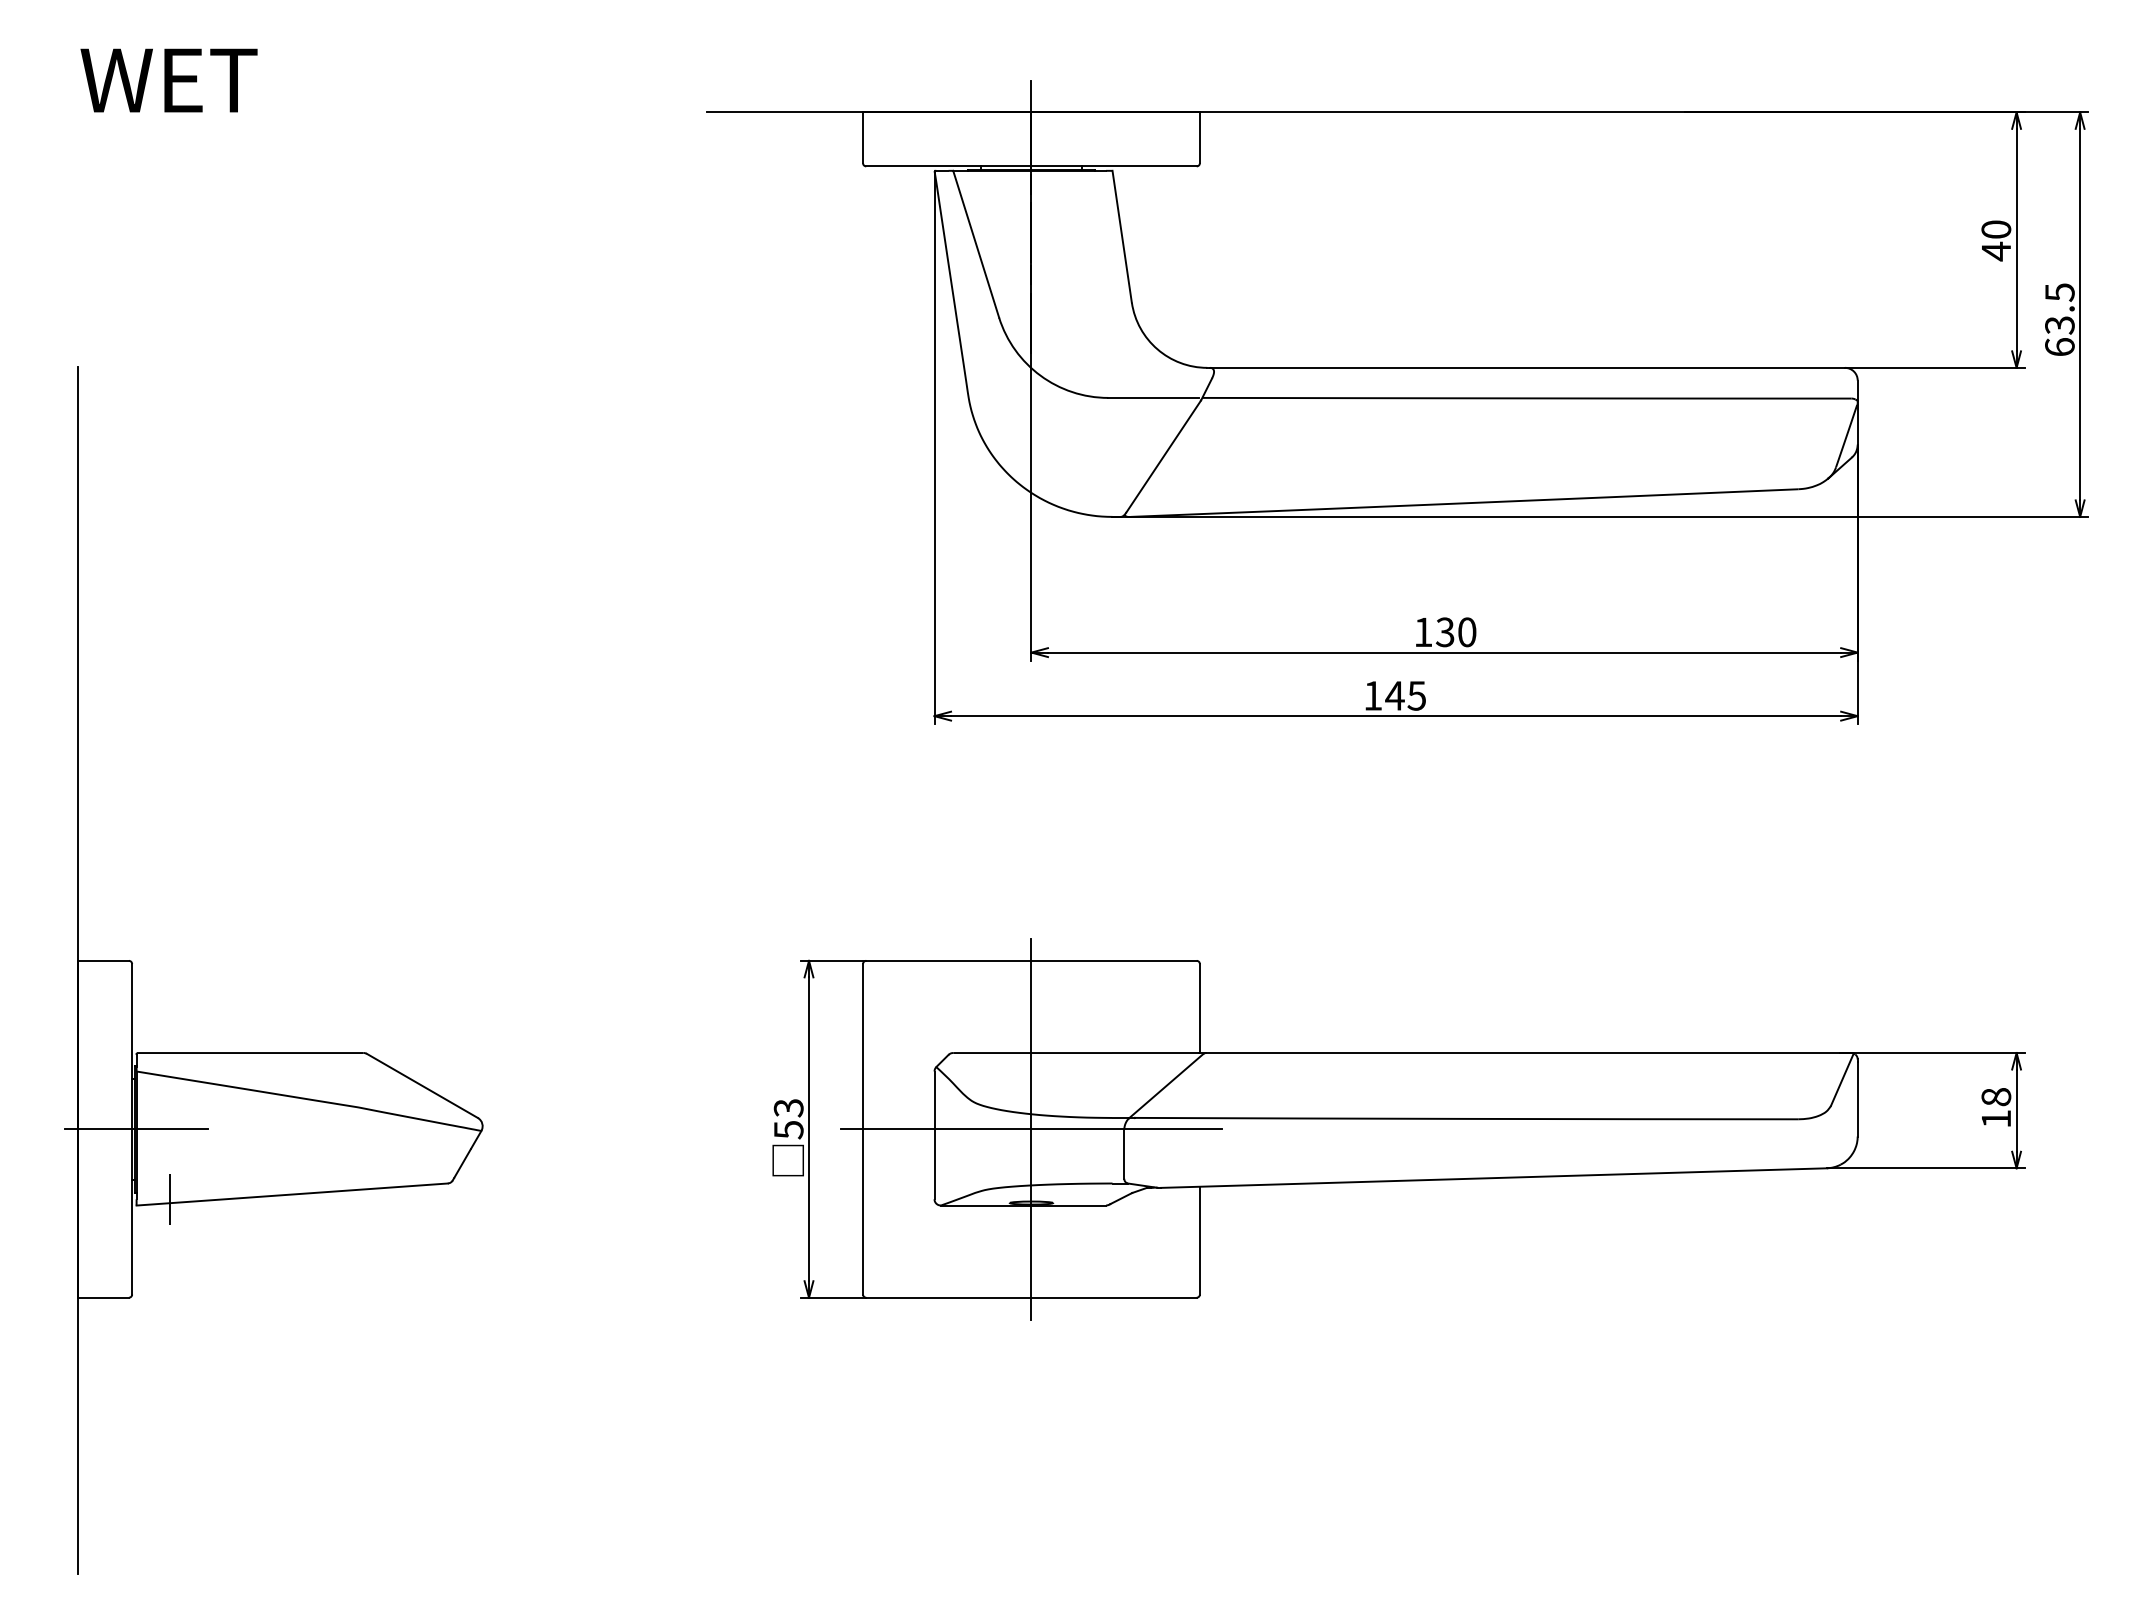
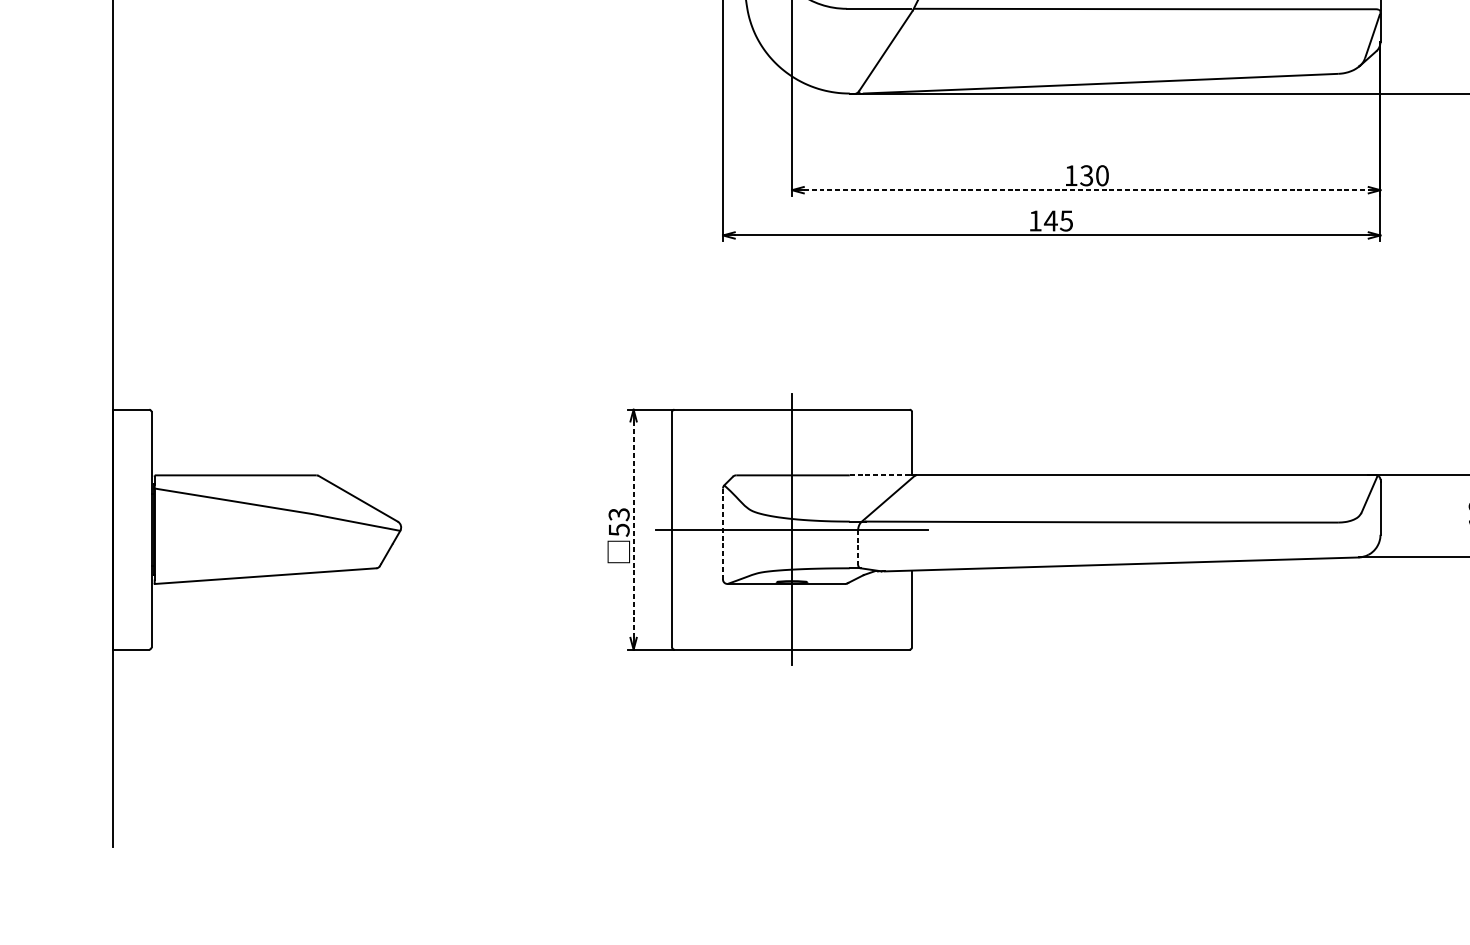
line: (1444, 652) -> (1086, 190), solid -> dashed
line: (1156, 1053) -> (881, 475), solid -> dashed
line: (136, 1129) -> (154, 529), removed
line: (809, 1129) -> (633, 529), solid -> dashed
line: (934, 1135) -> (722, 534), solid -> dashed
line: (1124, 1154) -> (858, 547), solid -> dashed
line: (170, 1198) -> (178, 578), removed

